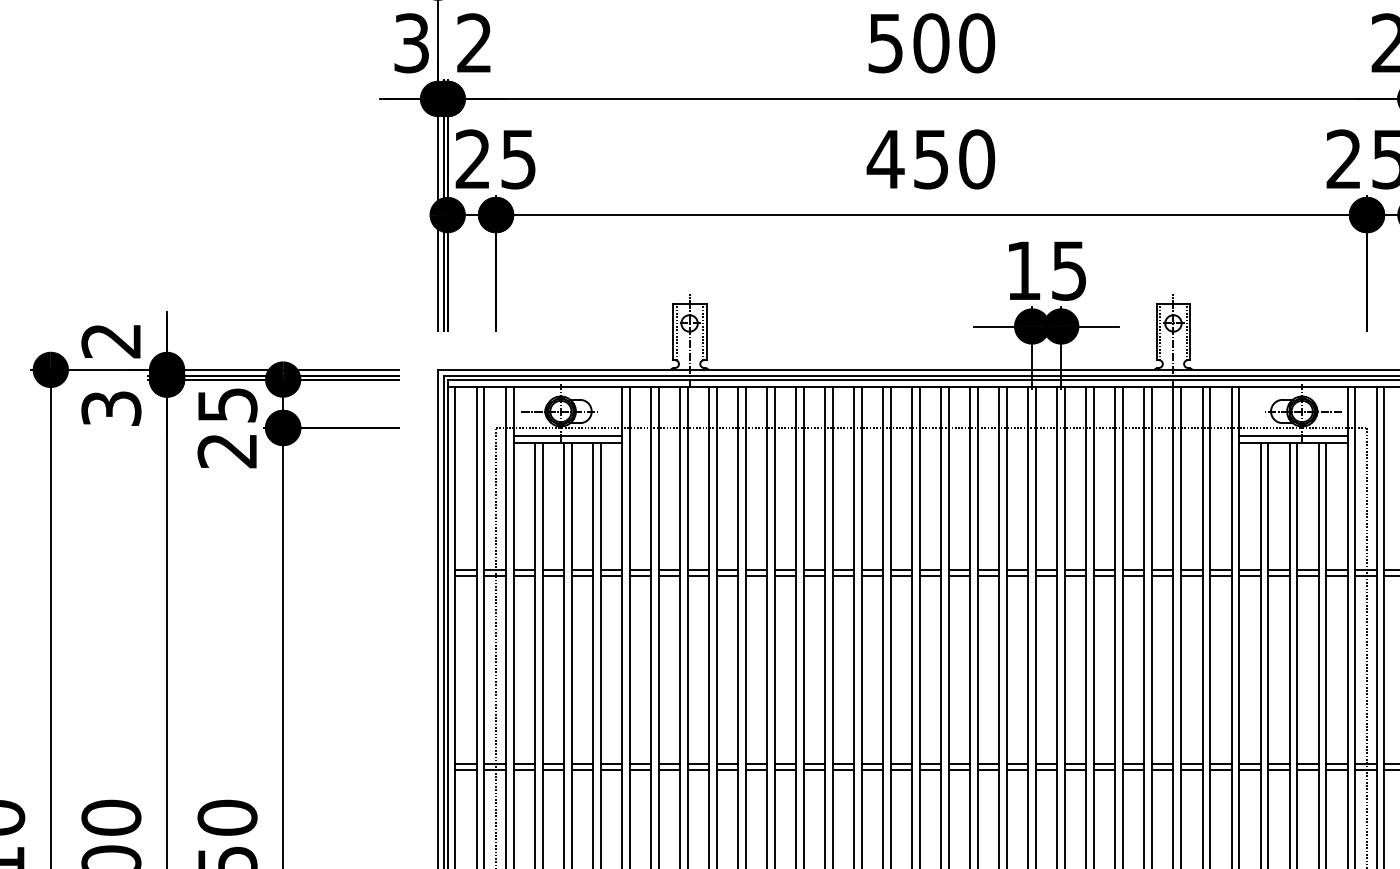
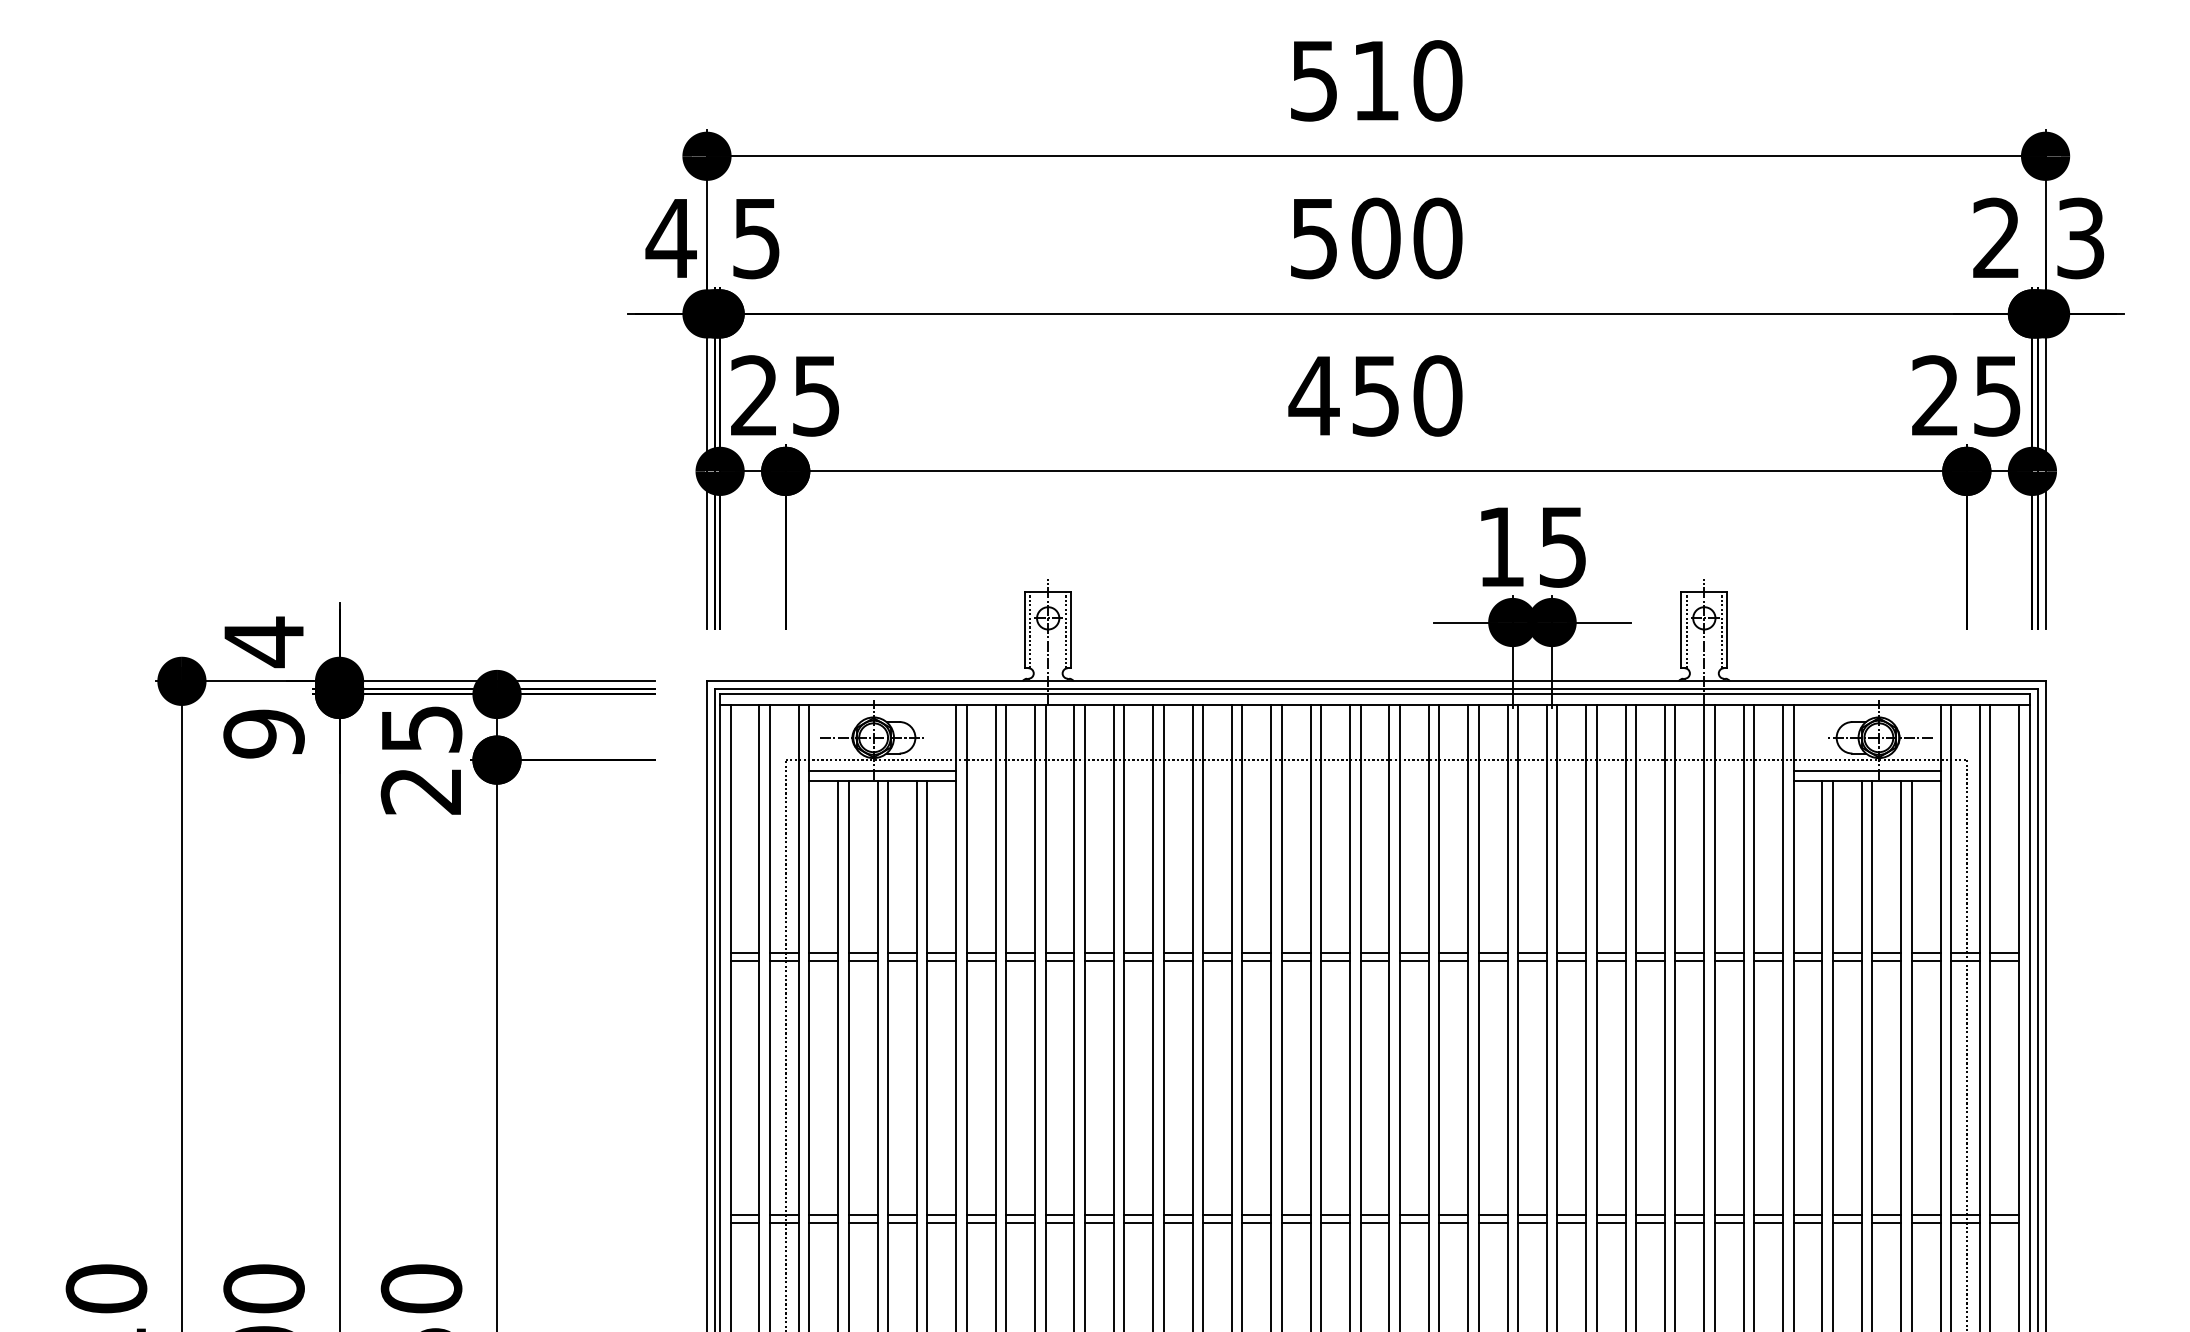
text: (411, 43) -> (670, 238), 3 -> 4
text: (474, 43) -> (756, 238), 2 -> 5
text: (110, 341) -> (263, 642), 2 -> 4
text: (110, 408) -> (263, 733), 3 -> 9

